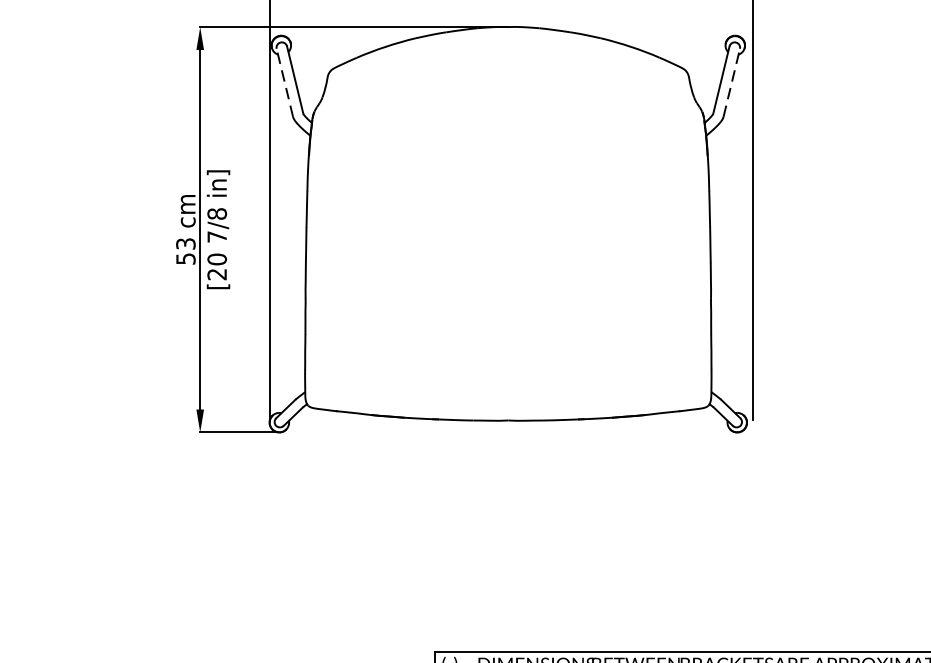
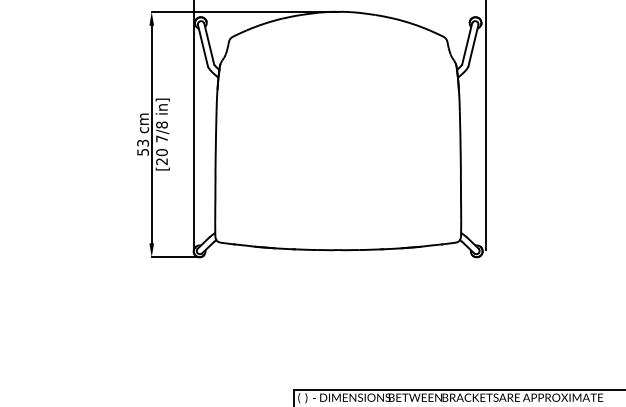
line: (284, 82) -> (202, 45), dashed -> solid
line: (731, 82) -> (473, 45), dashed -> solid

